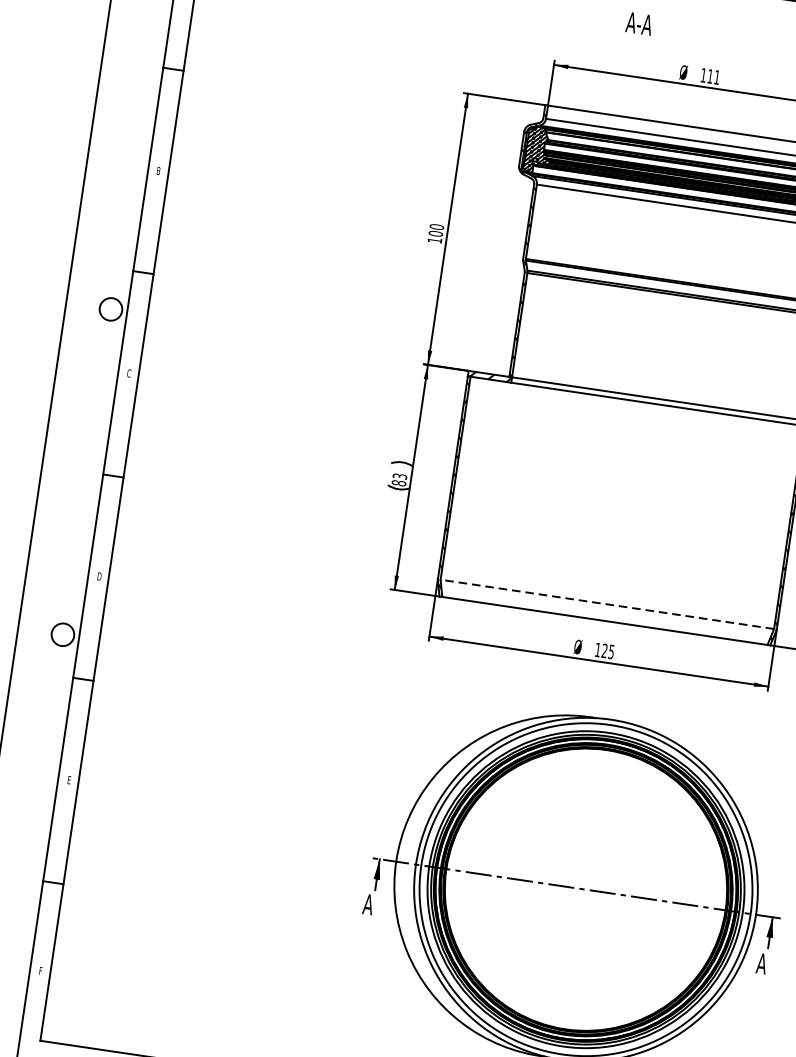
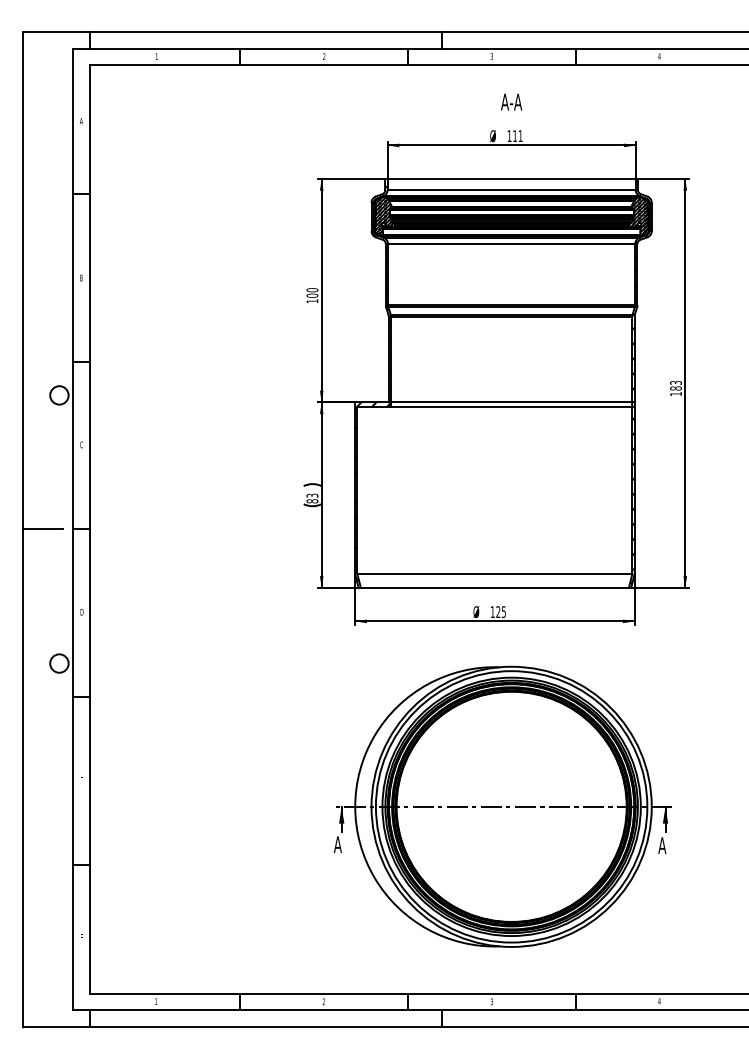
text: (639, 23) -> (511, 101), moved
line: (66, 469) -> (42, 529), added
line: (606, 604) -> (494, 574), dashed -> solid

